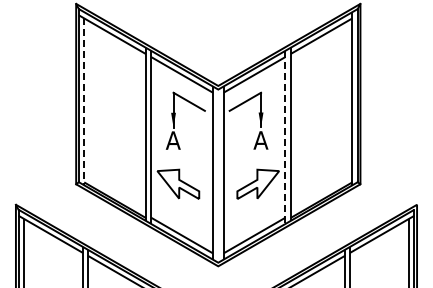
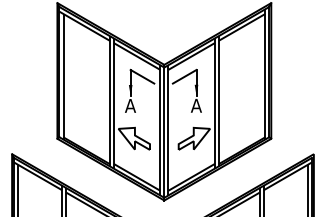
line: (84, 102) -> (63, 77), dashed -> solid
line: (285, 137) -> (214, 103), dashed -> solid
line: (218, 175) -> (164, 132), added

